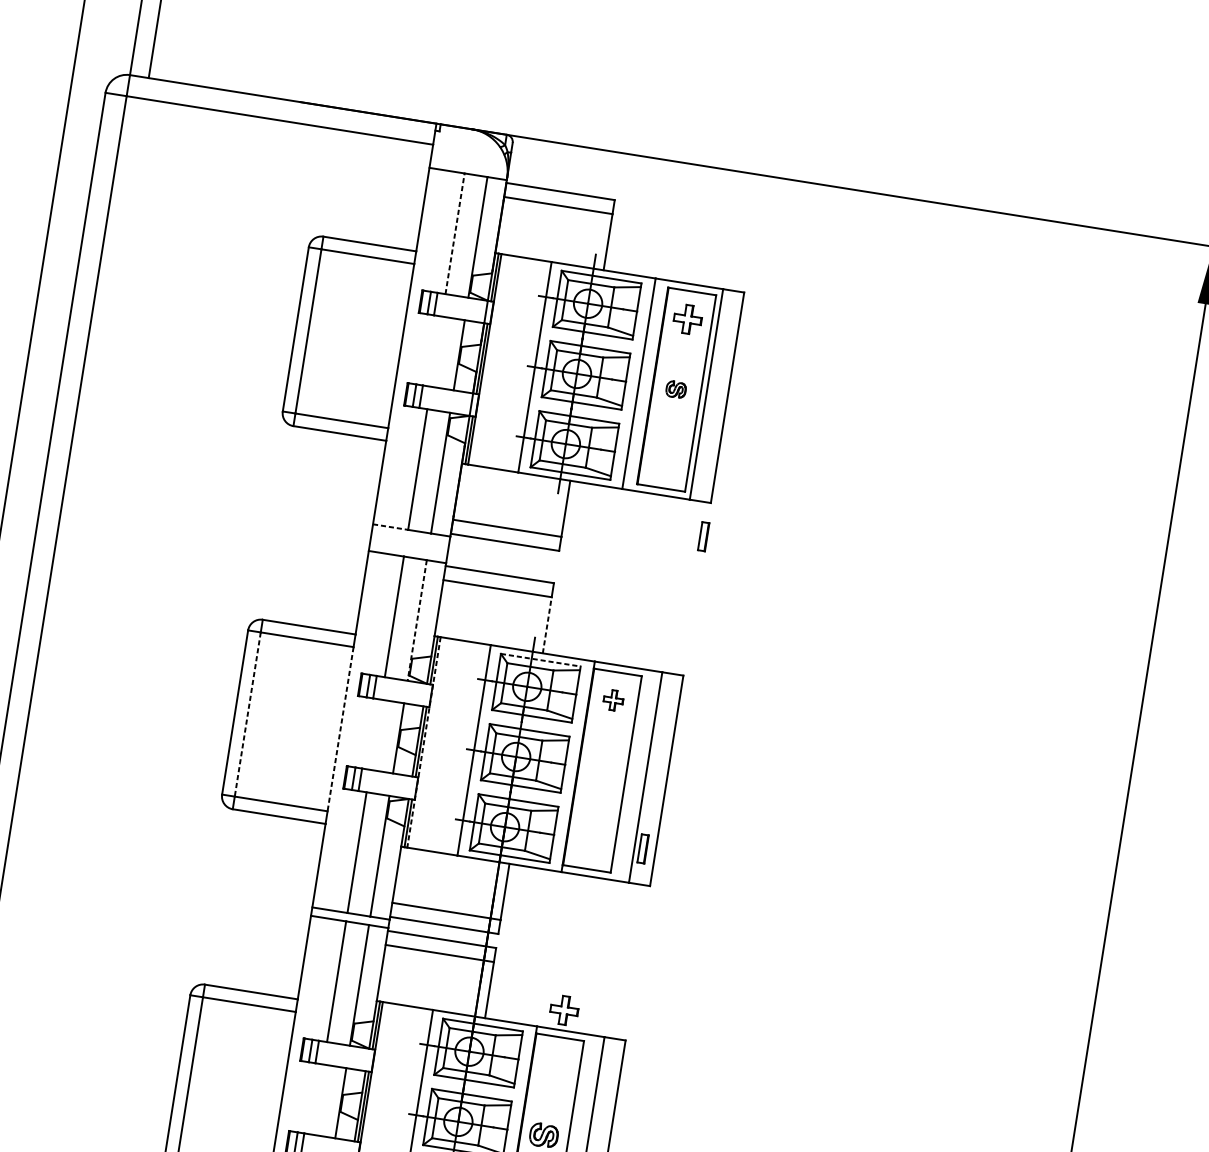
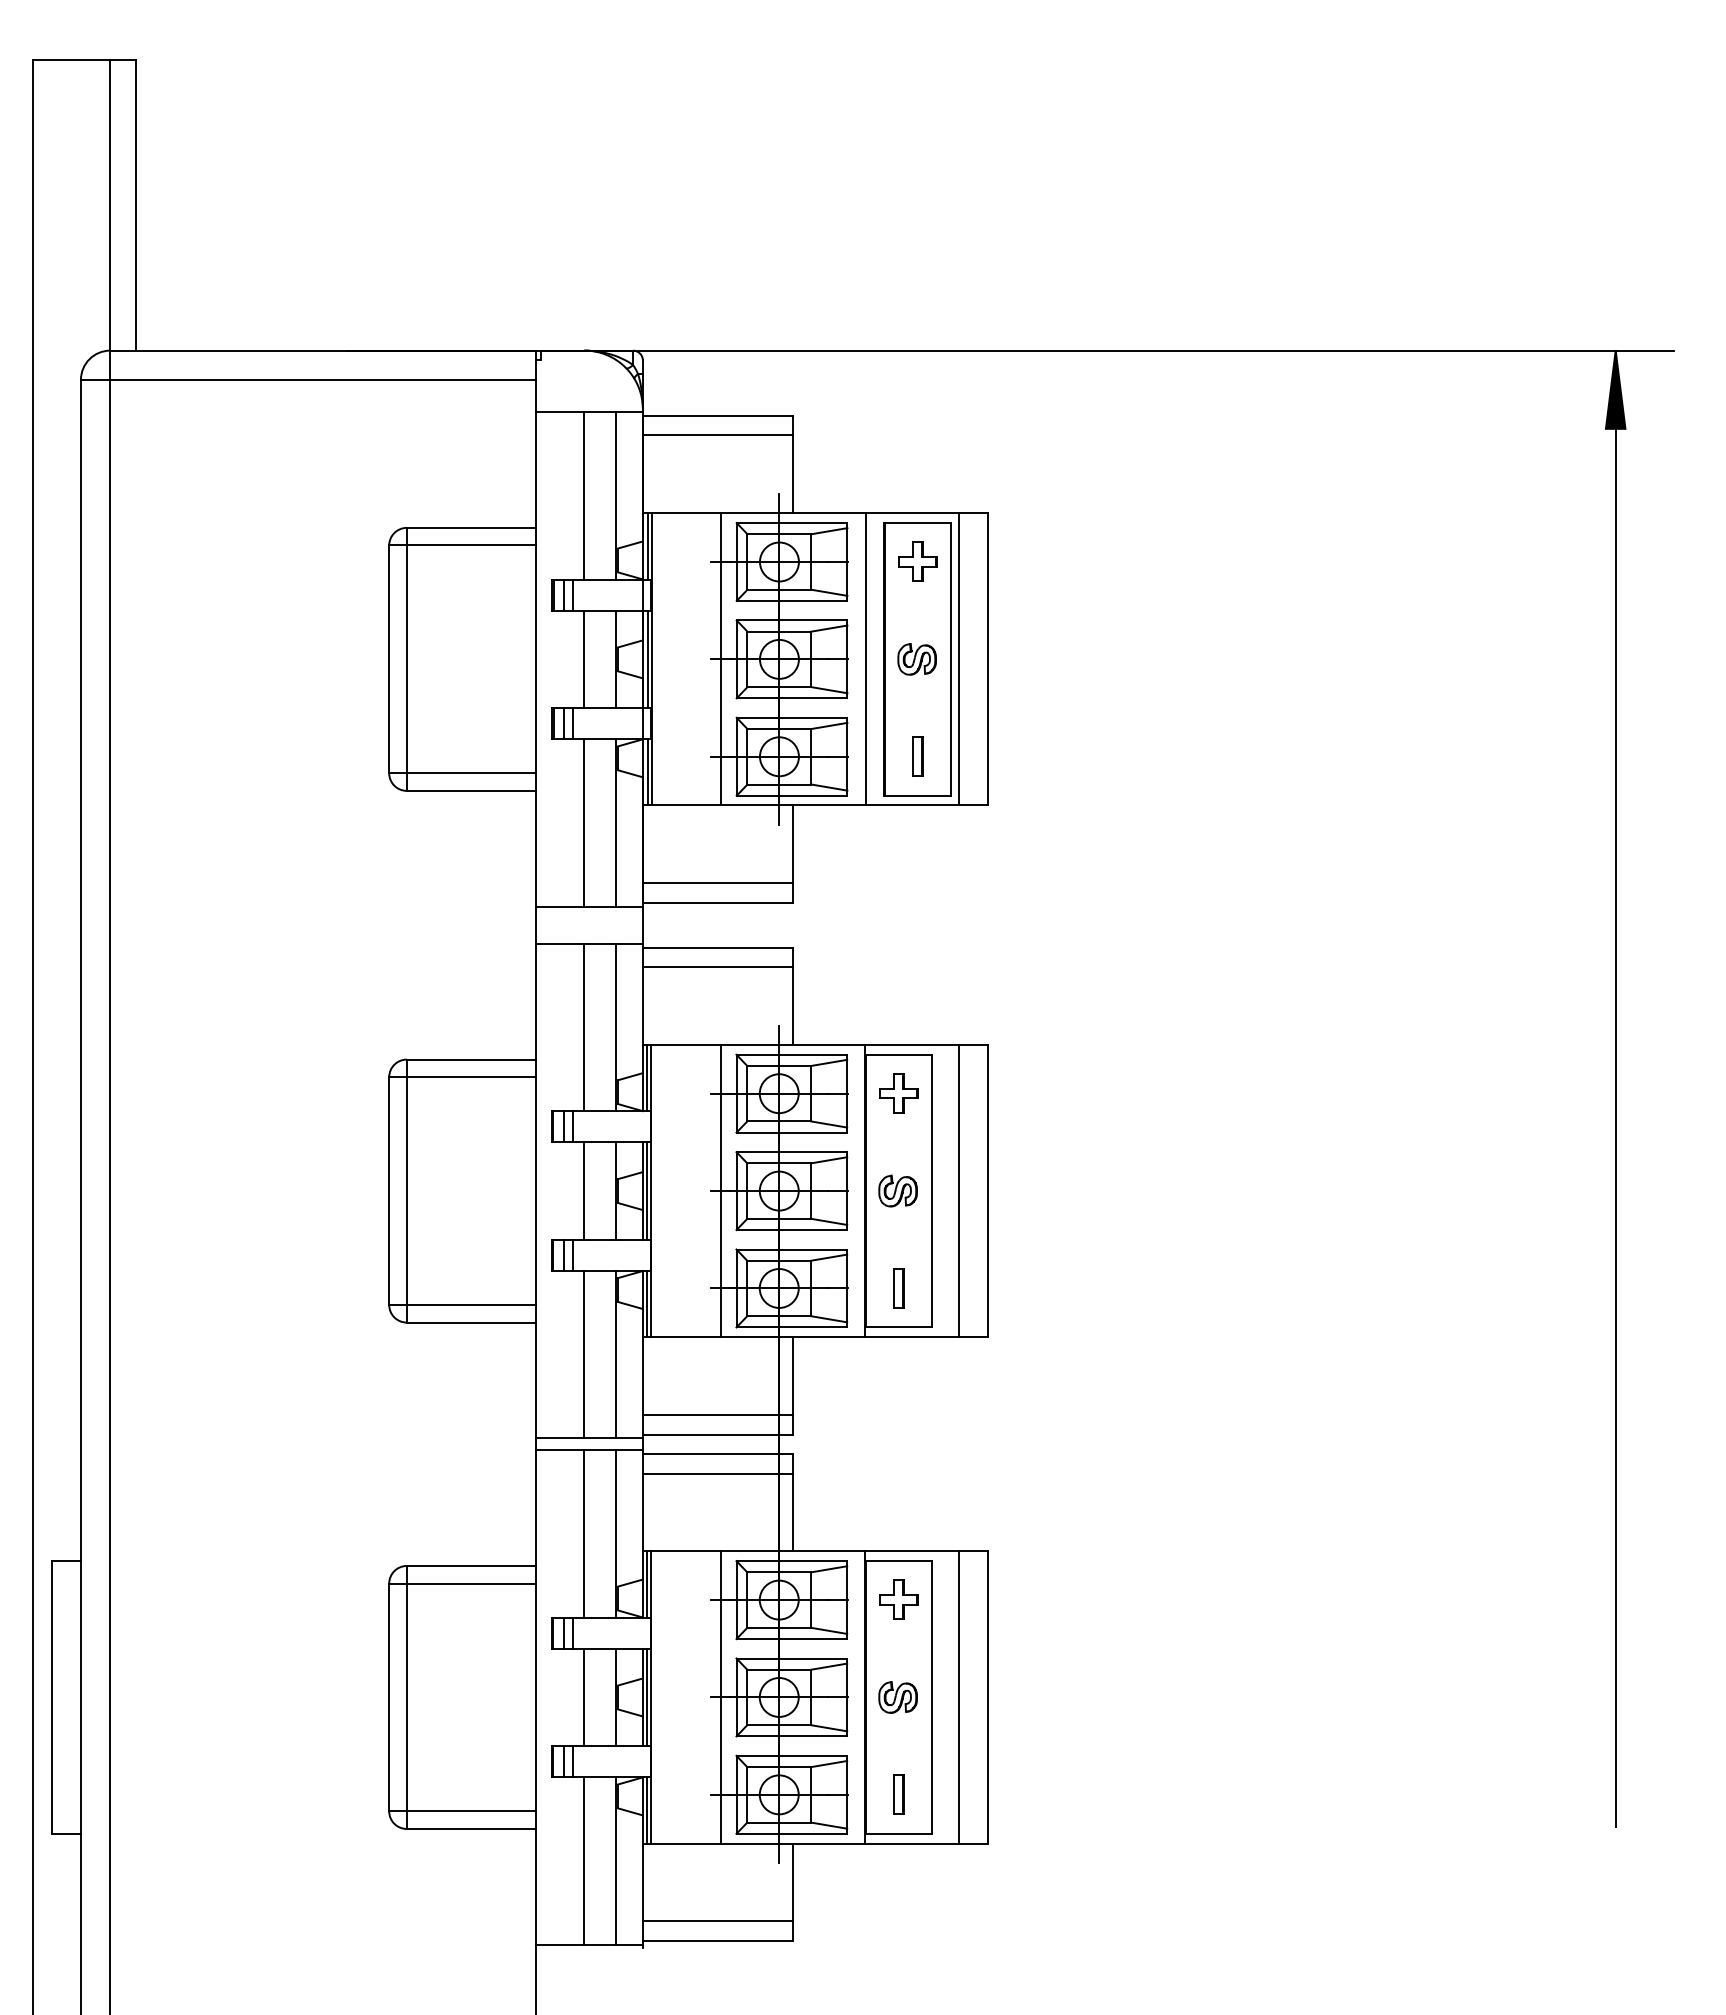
line: (455, 233) -> (584, 495), dashed -> solid
line: (436, 351) -> (584, 659), added
part: (675, 389) -> (916, 659), size x1.43
line: (391, 526) -> (560, 906), dashed -> solid
part: (703, 536) -> (917, 756), moved
line: (417, 620) -> (616, 1027), dashed -> solid
line: (547, 625) -> (793, 1006), dashed -> solid
line: (541, 660) -> (792, 1054), dashed -> solid
part: (613, 700) -> (898, 1093), size x1.43
line: (247, 714) -> (406, 1191), dashed -> solid
line: (340, 729) -> (535, 1191), dashed -> solid
line: (375, 734) -> (584, 1190), added
line: (424, 742) -> (651, 1191), dashed -> solid
part: (601, 770) -> (897, 1190), added
part: (642, 849) -> (898, 1288), moved
part: (564, 1010) -> (898, 1599), moved
line: (318, 1099) -> (584, 1697), added

